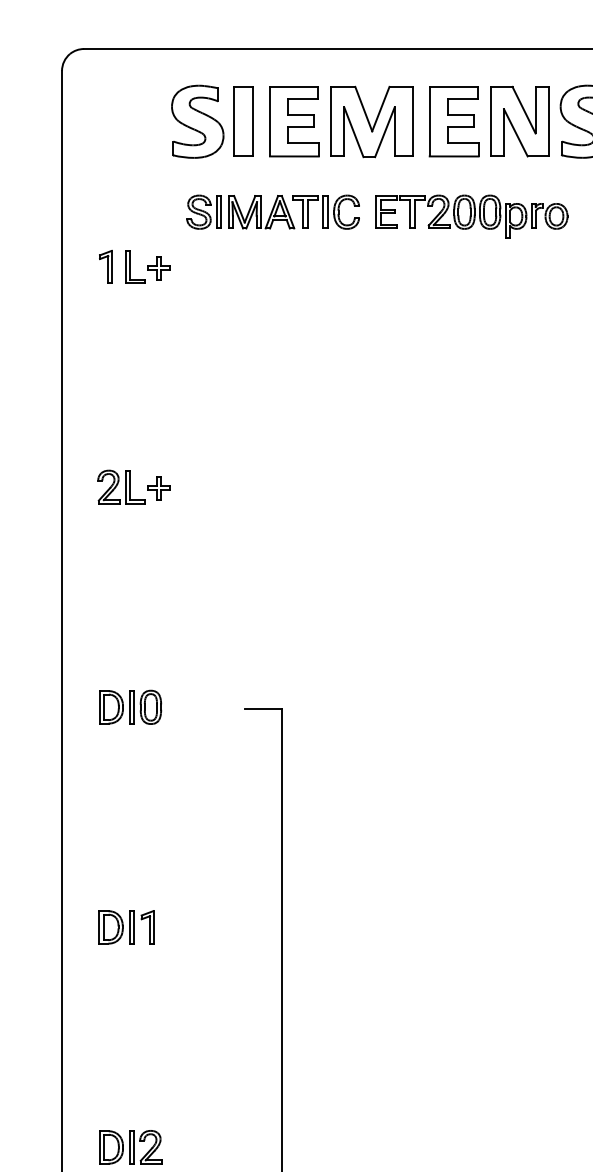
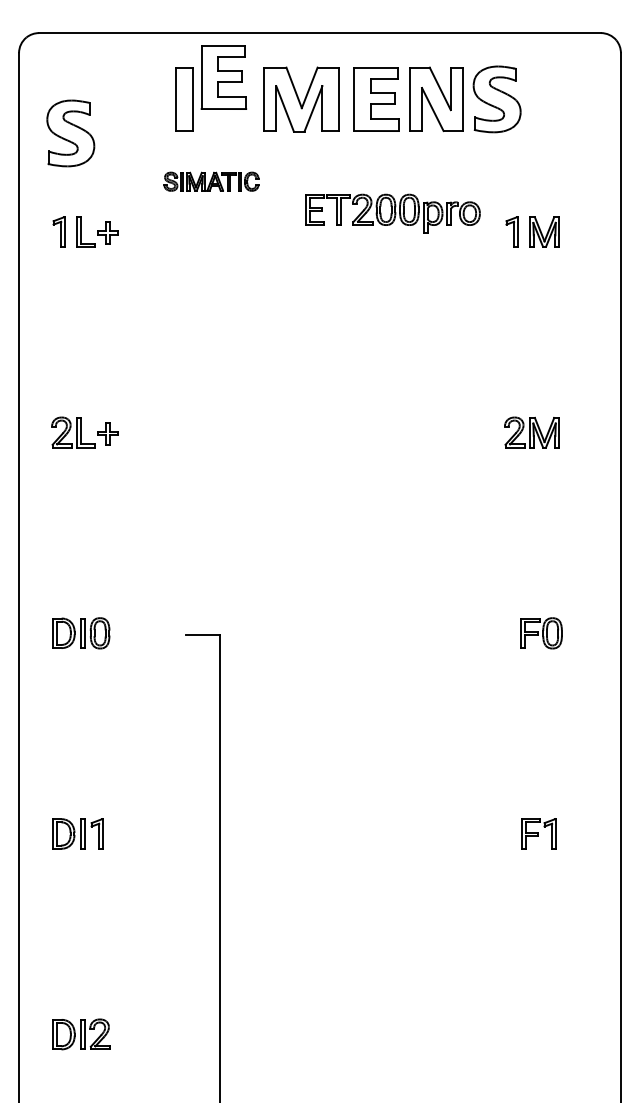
part: (197, 121) -> (70, 133), moved
part: (293, 121) -> (223, 77), moved
part: (273, 211) -> (211, 181), size x0.6
part: (471, 216) -> (392, 213), moved

